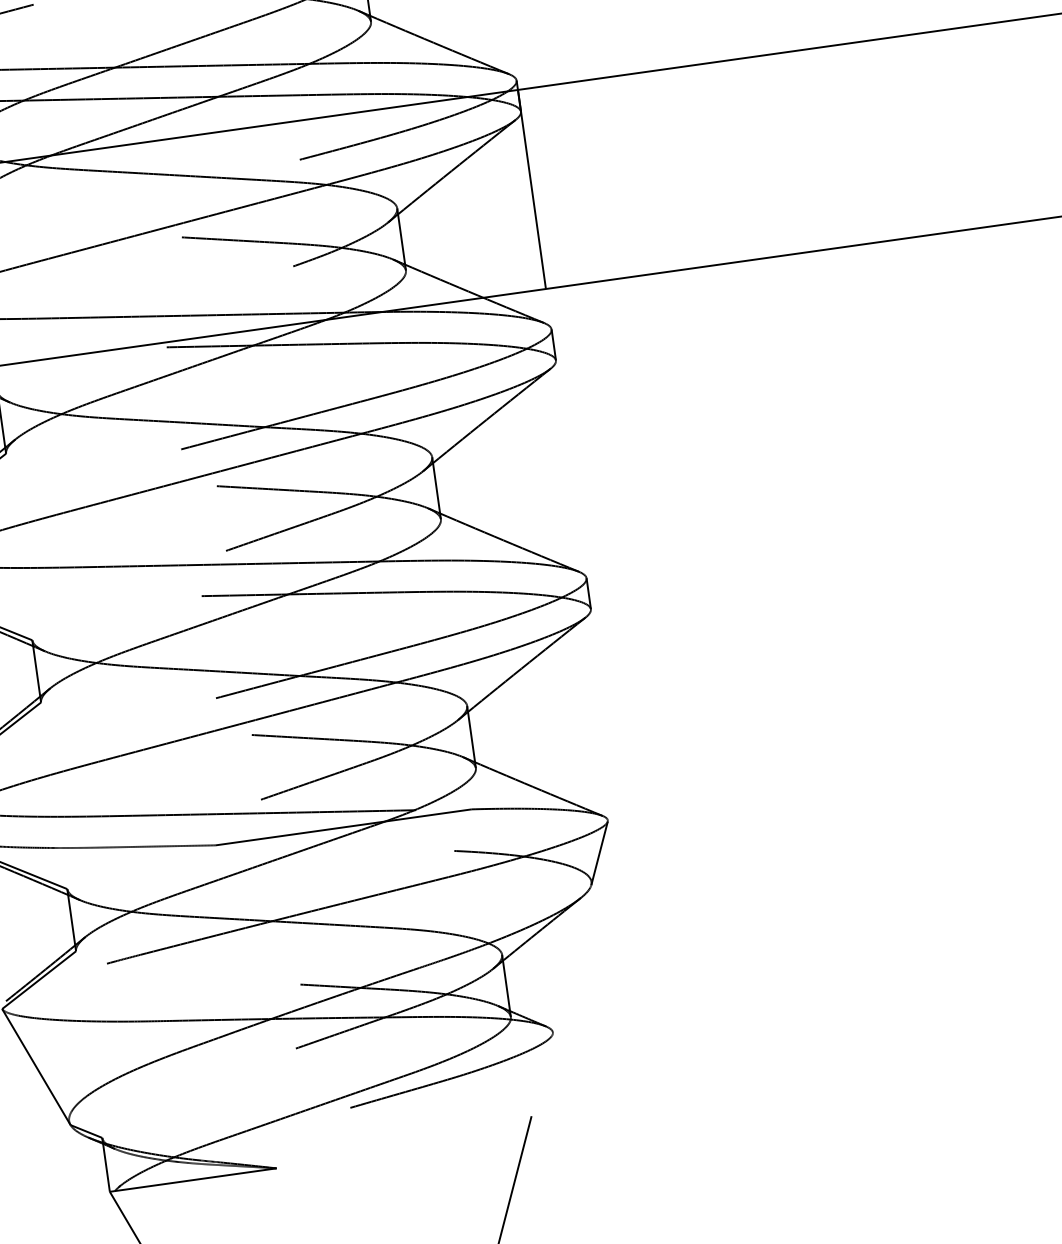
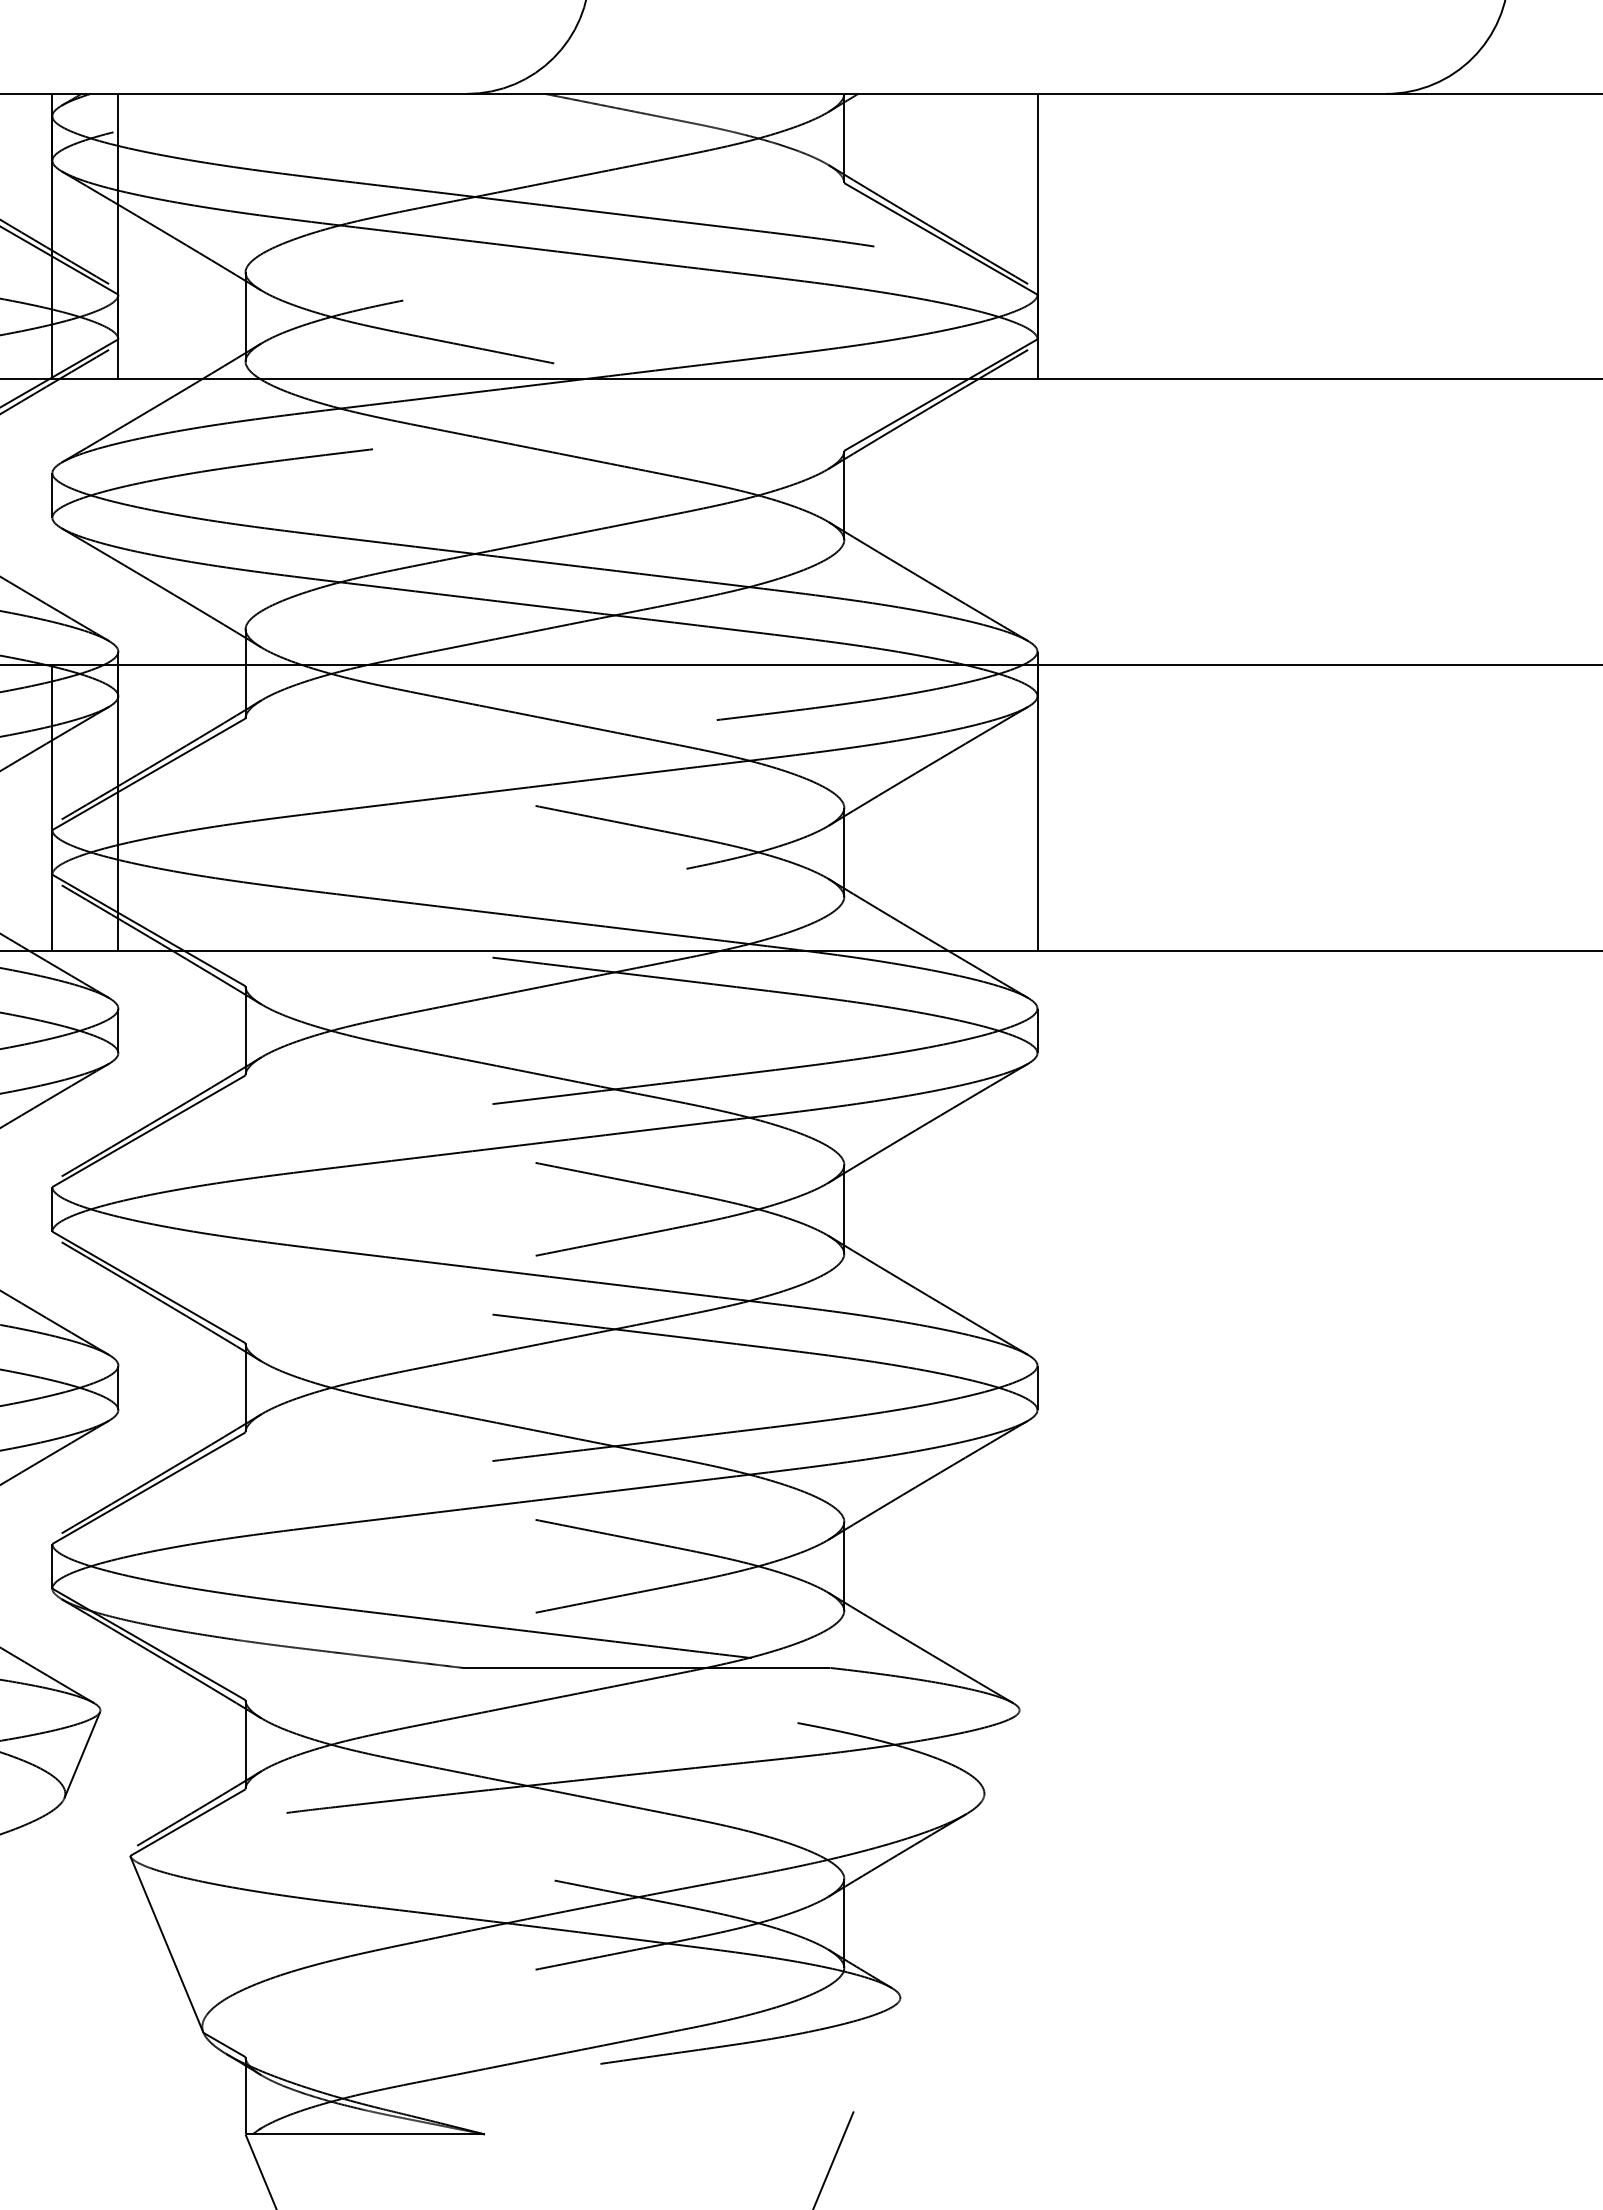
line: (599, 852) -> (1001, 1754), removed

